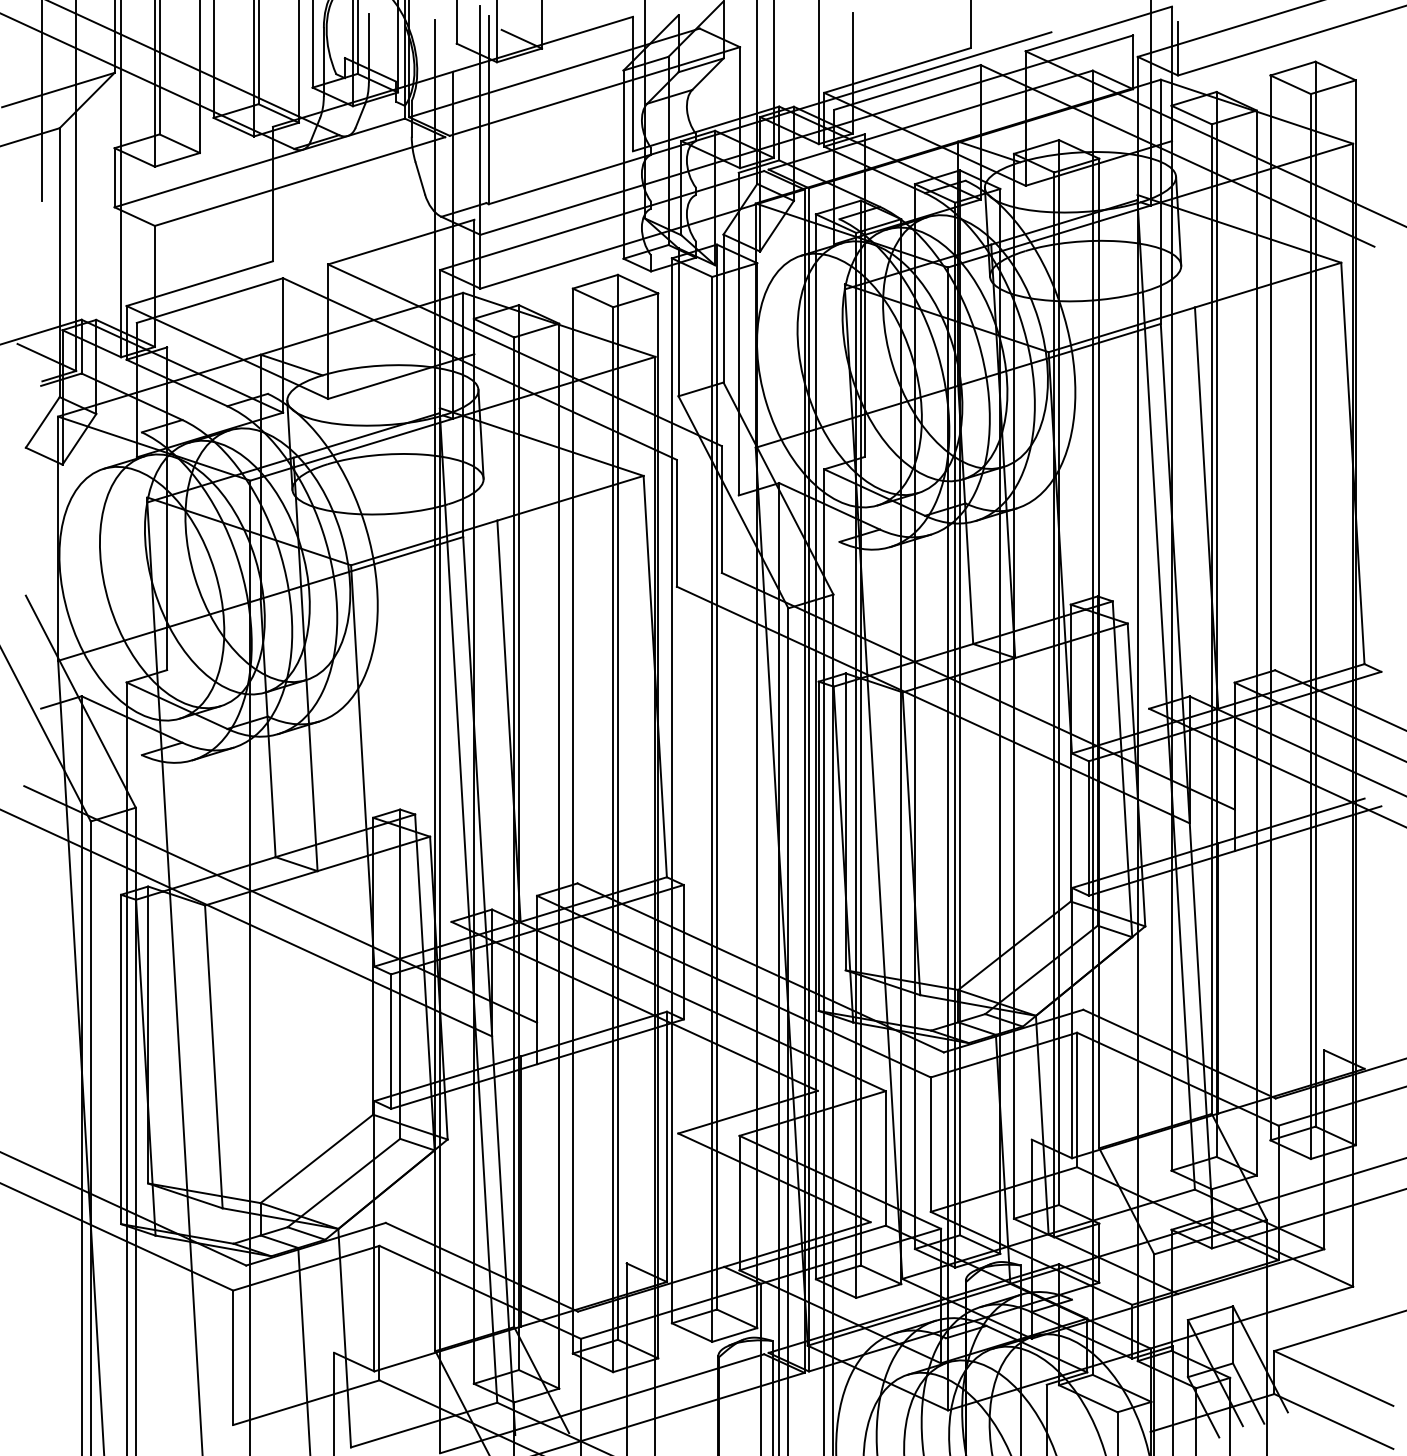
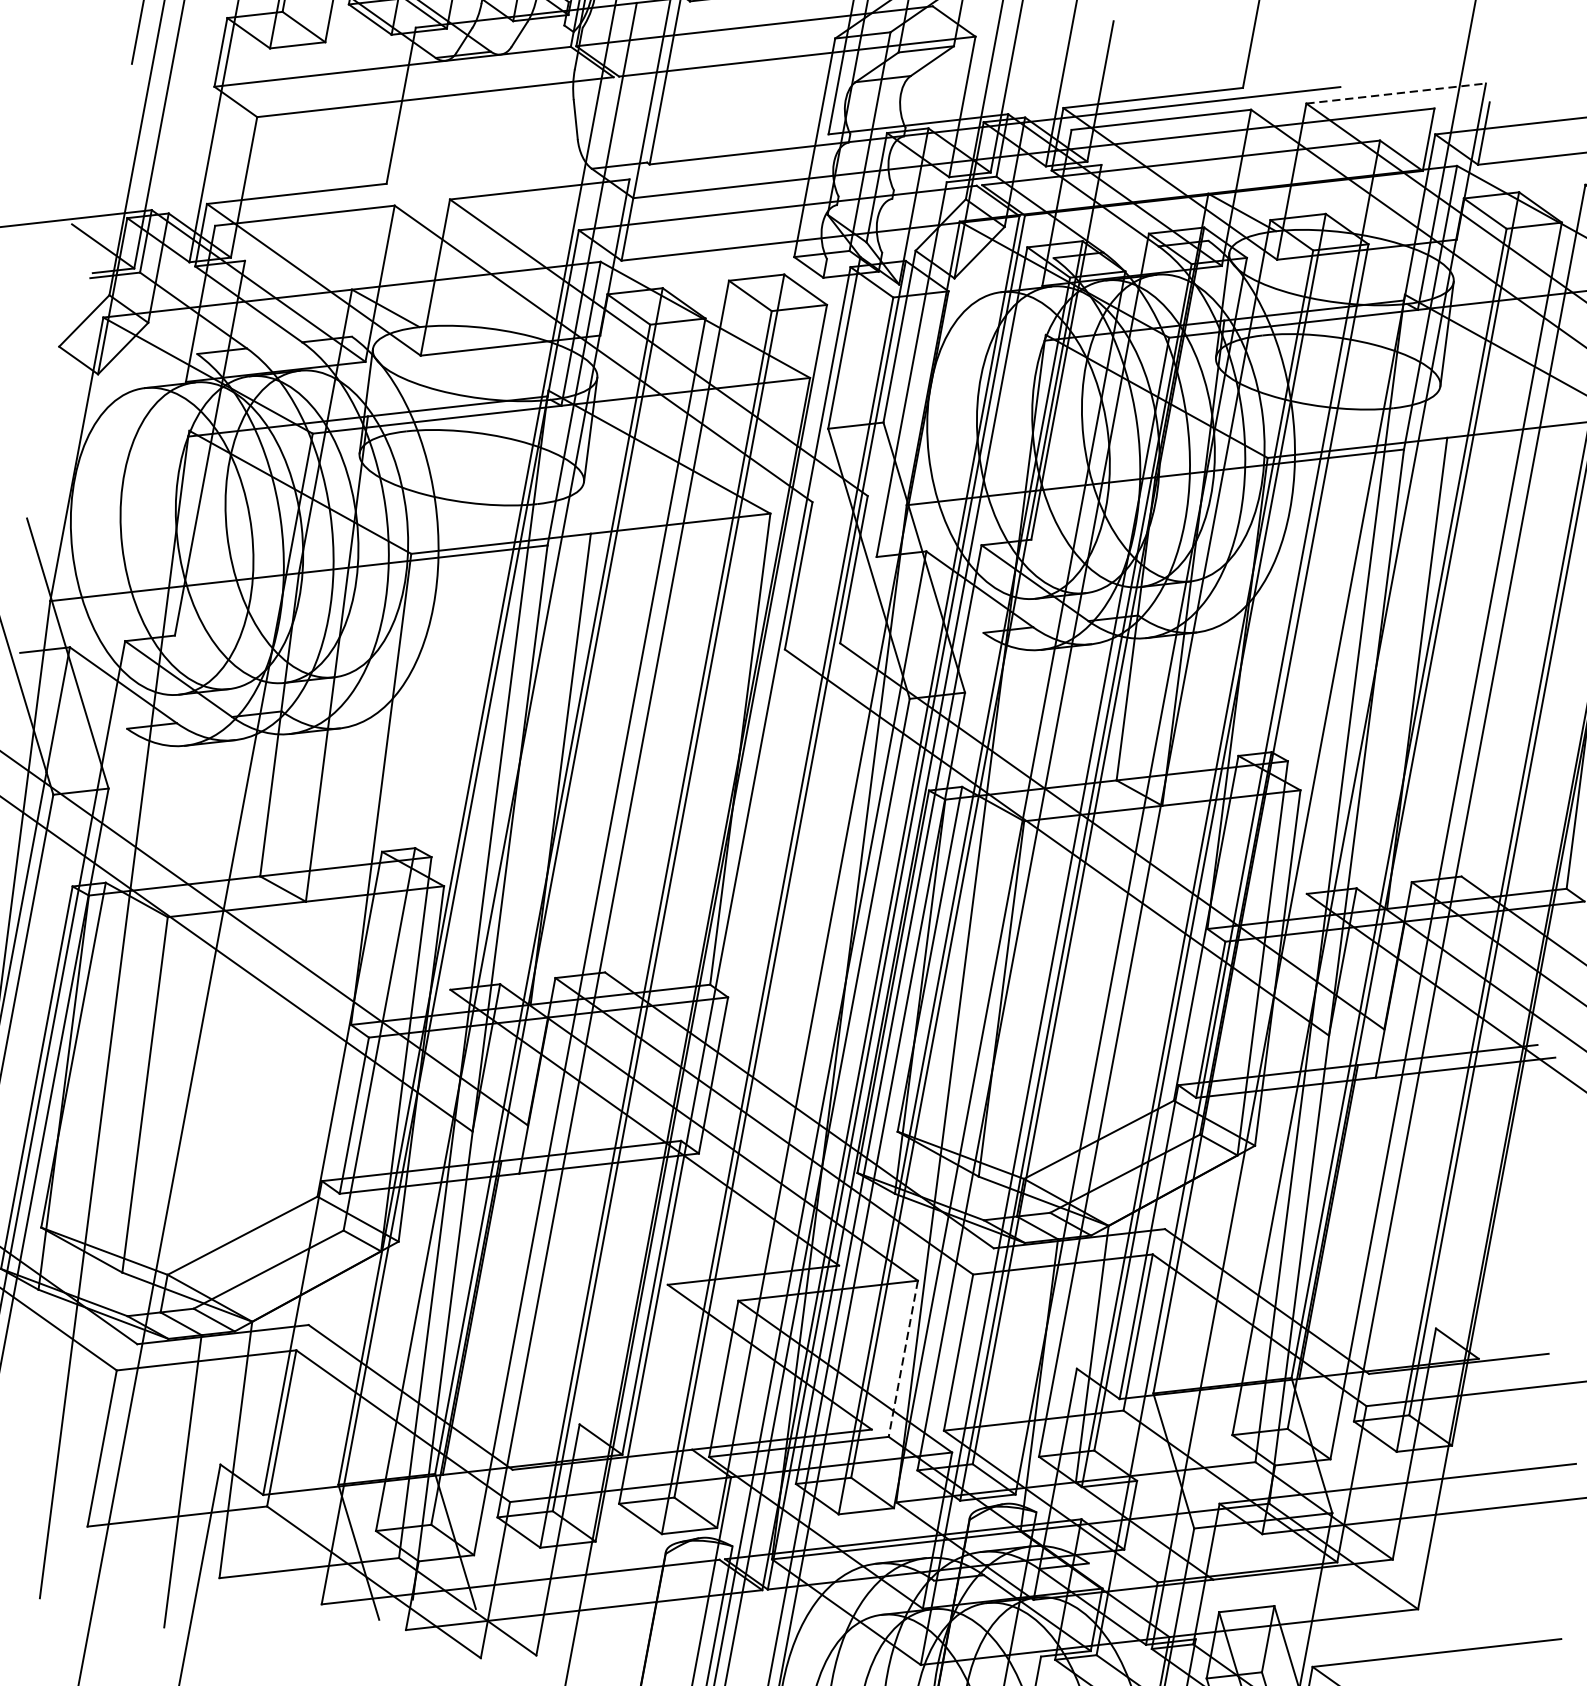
line: (1099, 28) -> (1397, 93), solid -> dashed
line: (885, 1158) -> (902, 1358), solid -> dashed

